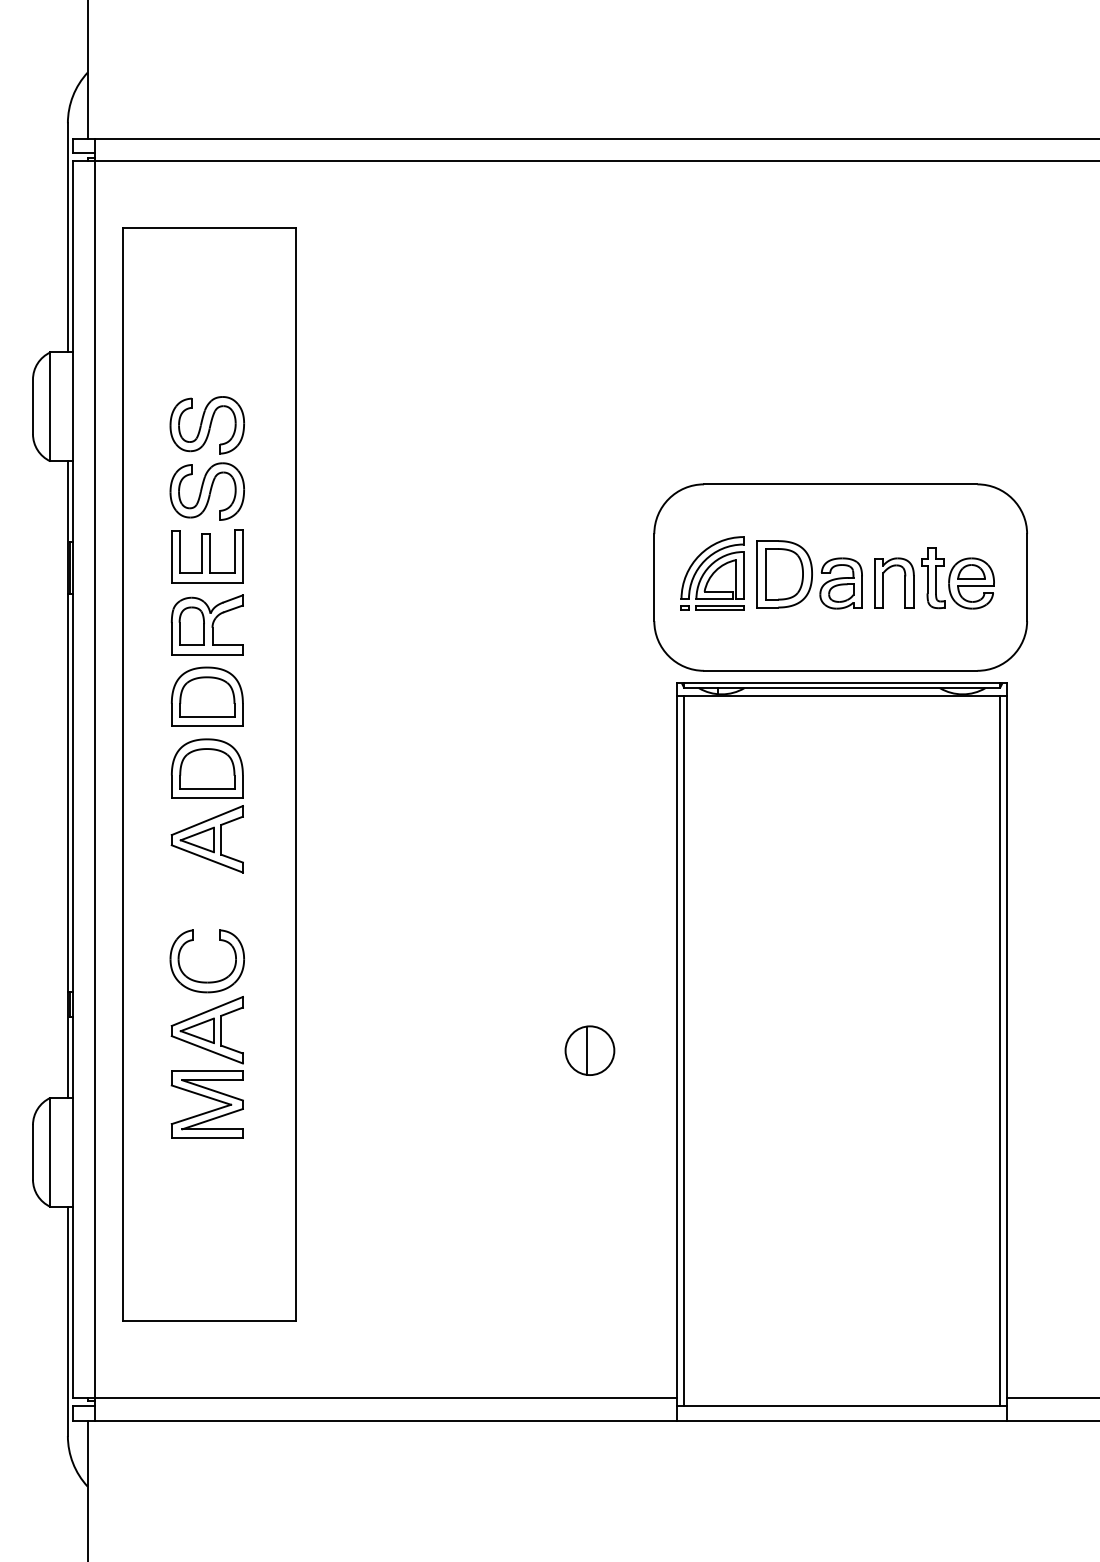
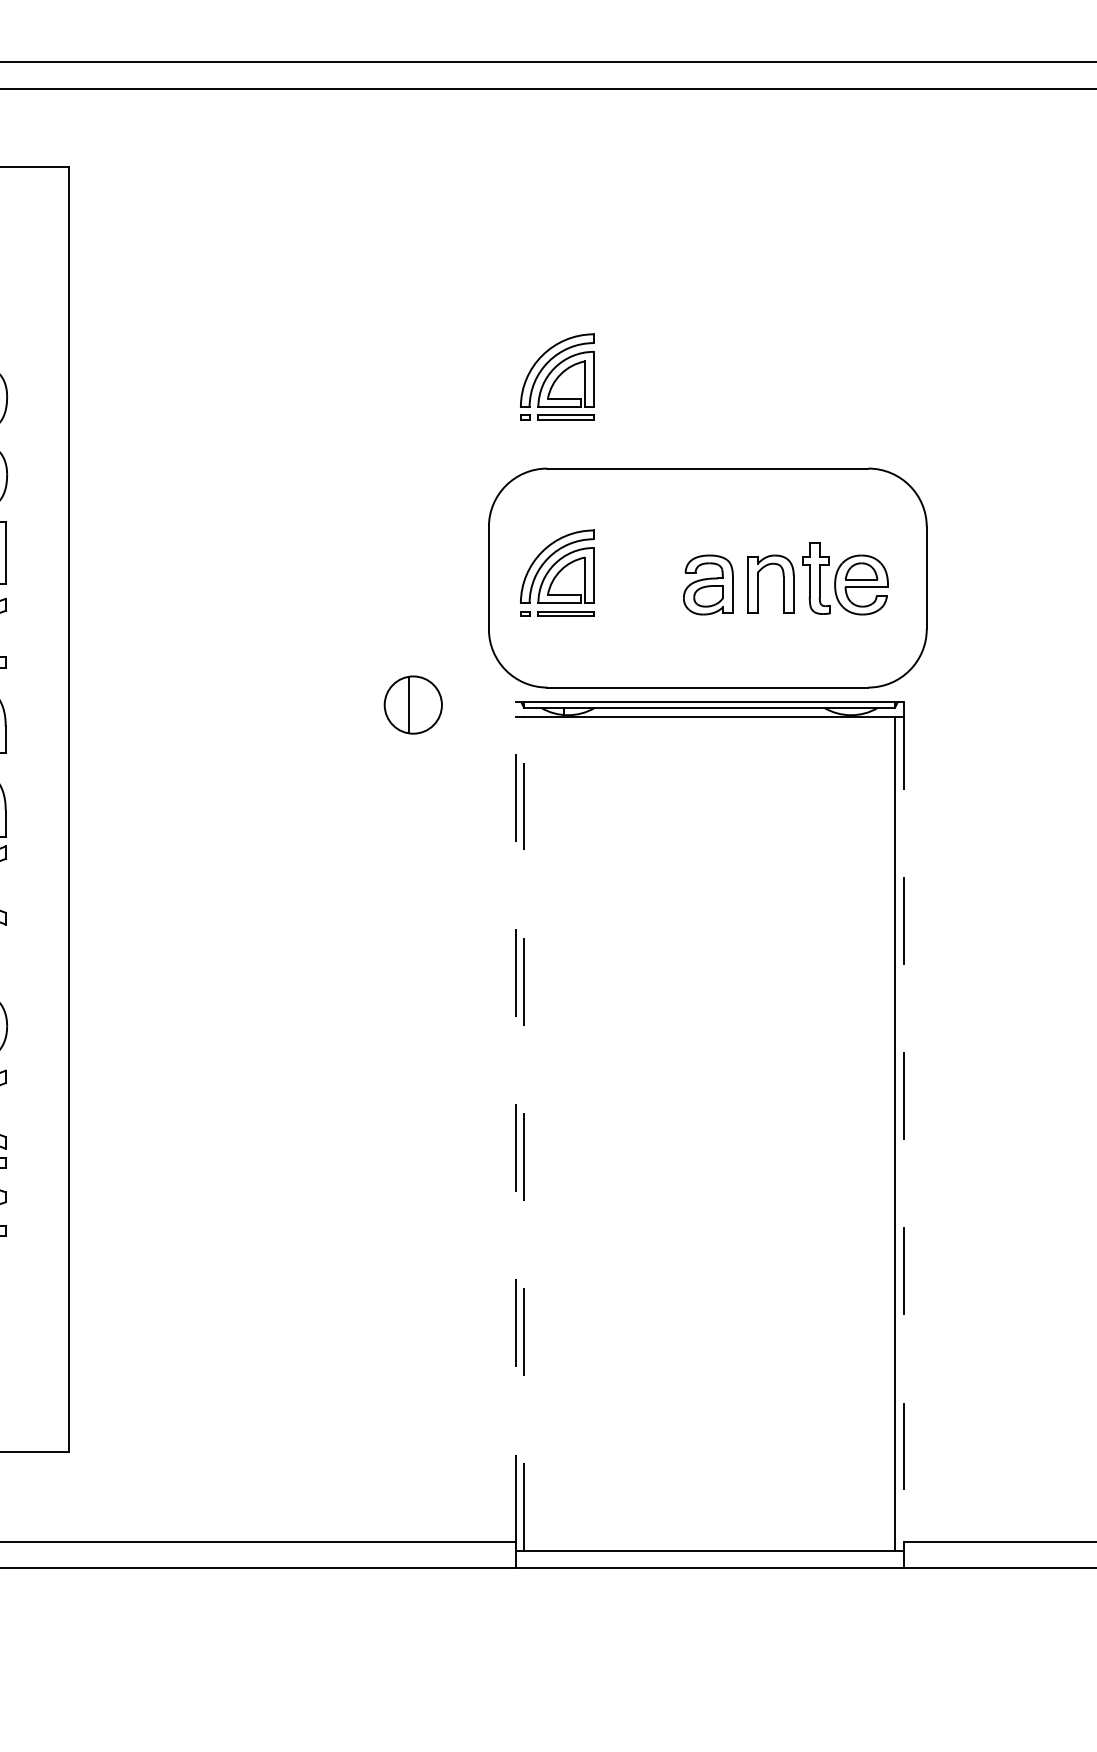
part: (712, 406) -> (557, 377), added
part: (784, 574) -> (641, 574), removed
line: (676, 1040) -> (514, 1121), solid -> dashed
line: (1007, 1040) -> (903, 1121), solid -> dashed
part: (589, 1050) -> (412, 704), moved
line: (684, 1050) -> (524, 1133), solid -> dashed

